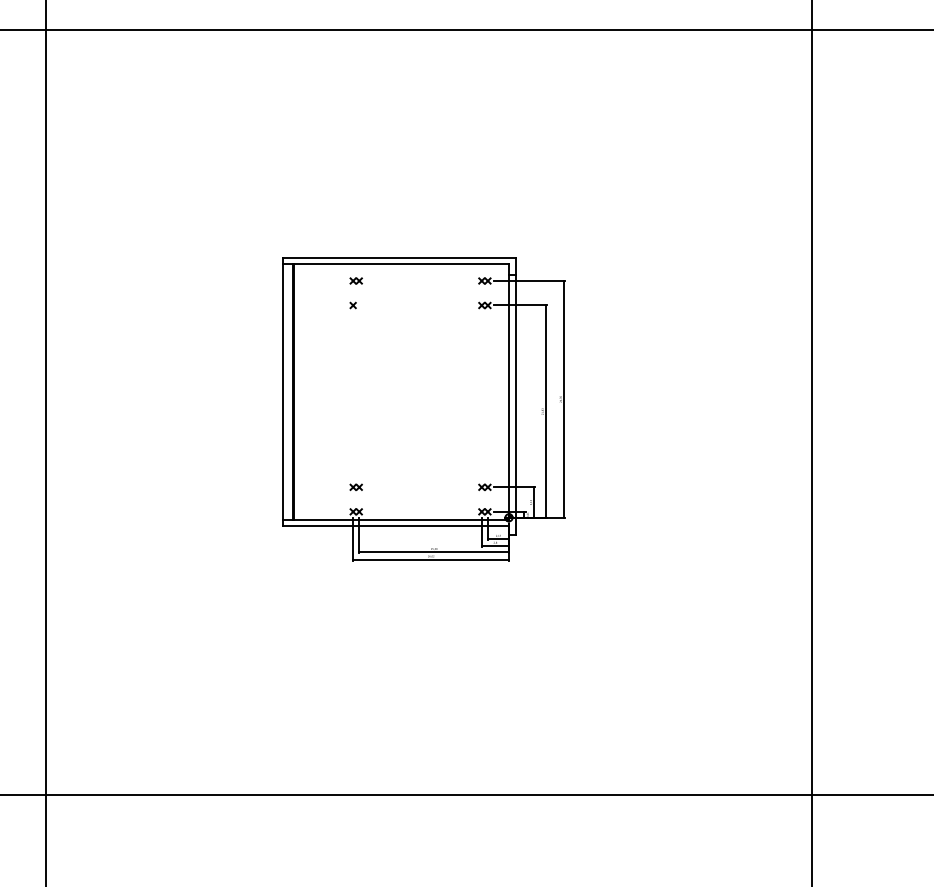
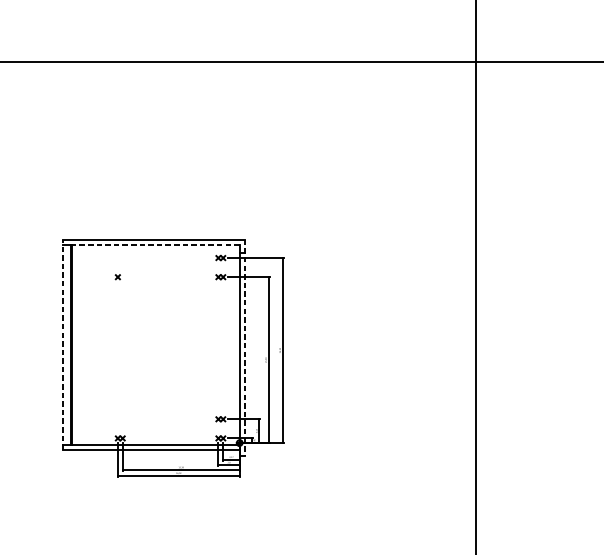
line: (401, 263) -> (155, 244), solid -> dashed
part: (355, 280) -> (119, 257), removed
line: (282, 391) -> (62, 344), solid -> dashed
line: (516, 396) -> (245, 348), solid -> dashed
part: (355, 486) -> (119, 418), removed

